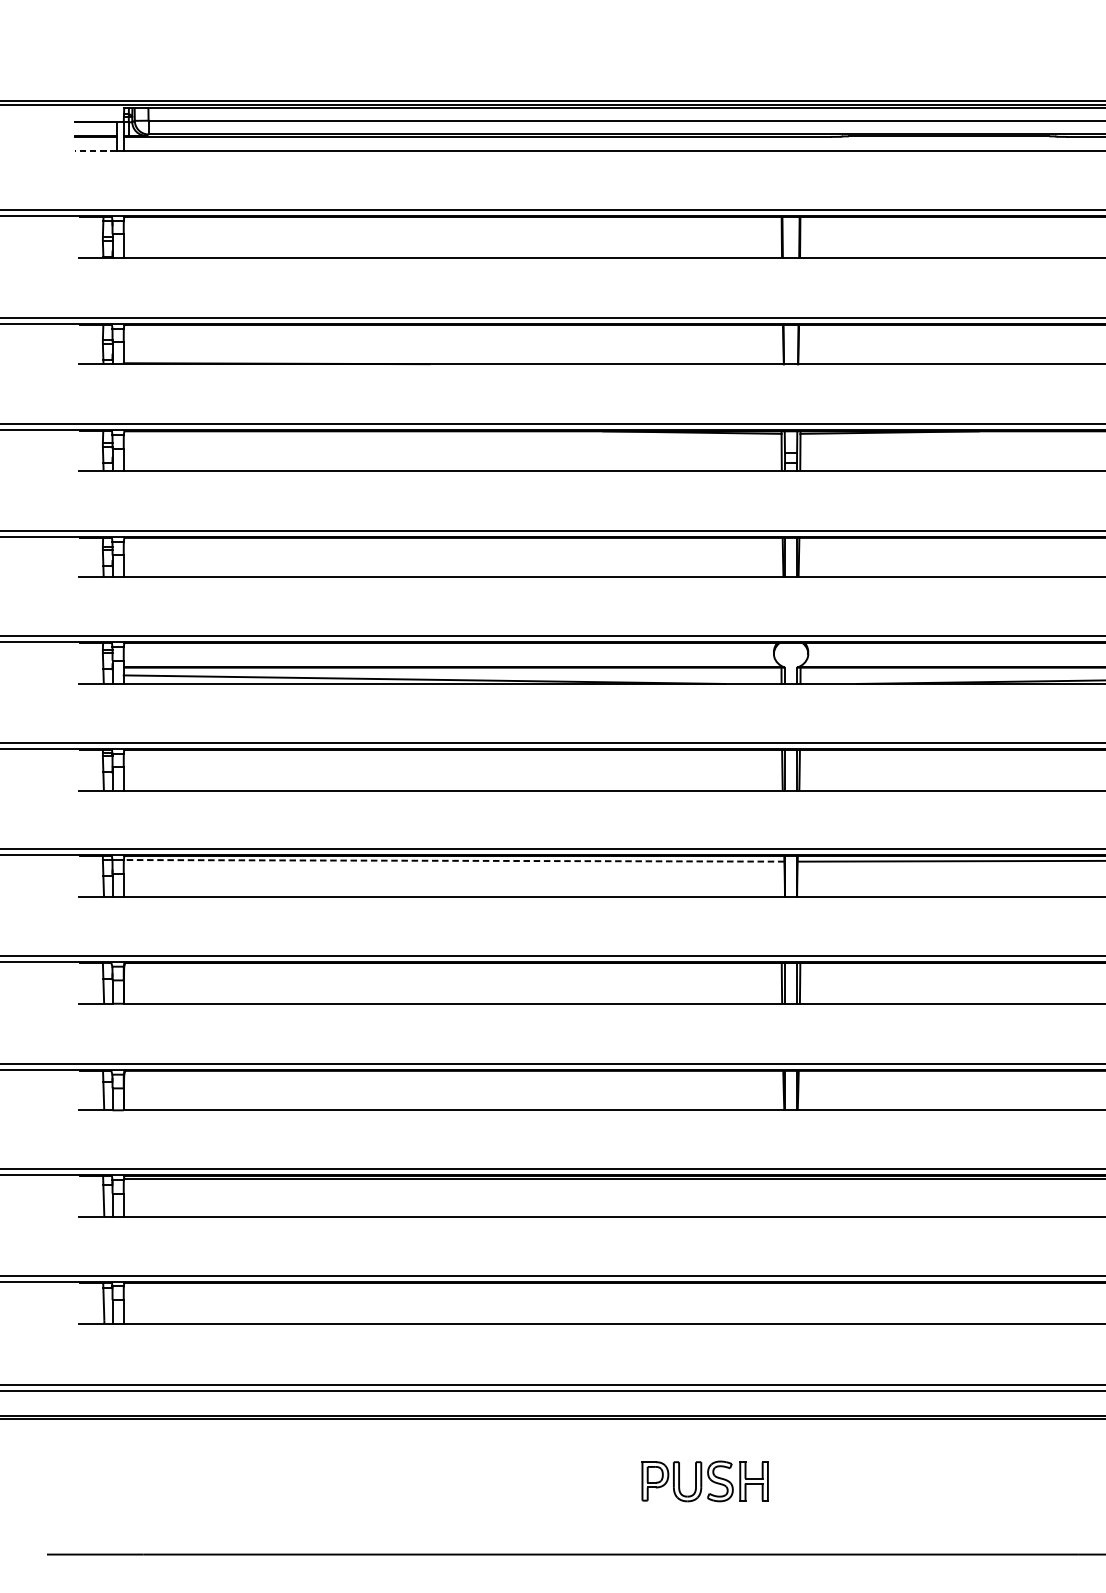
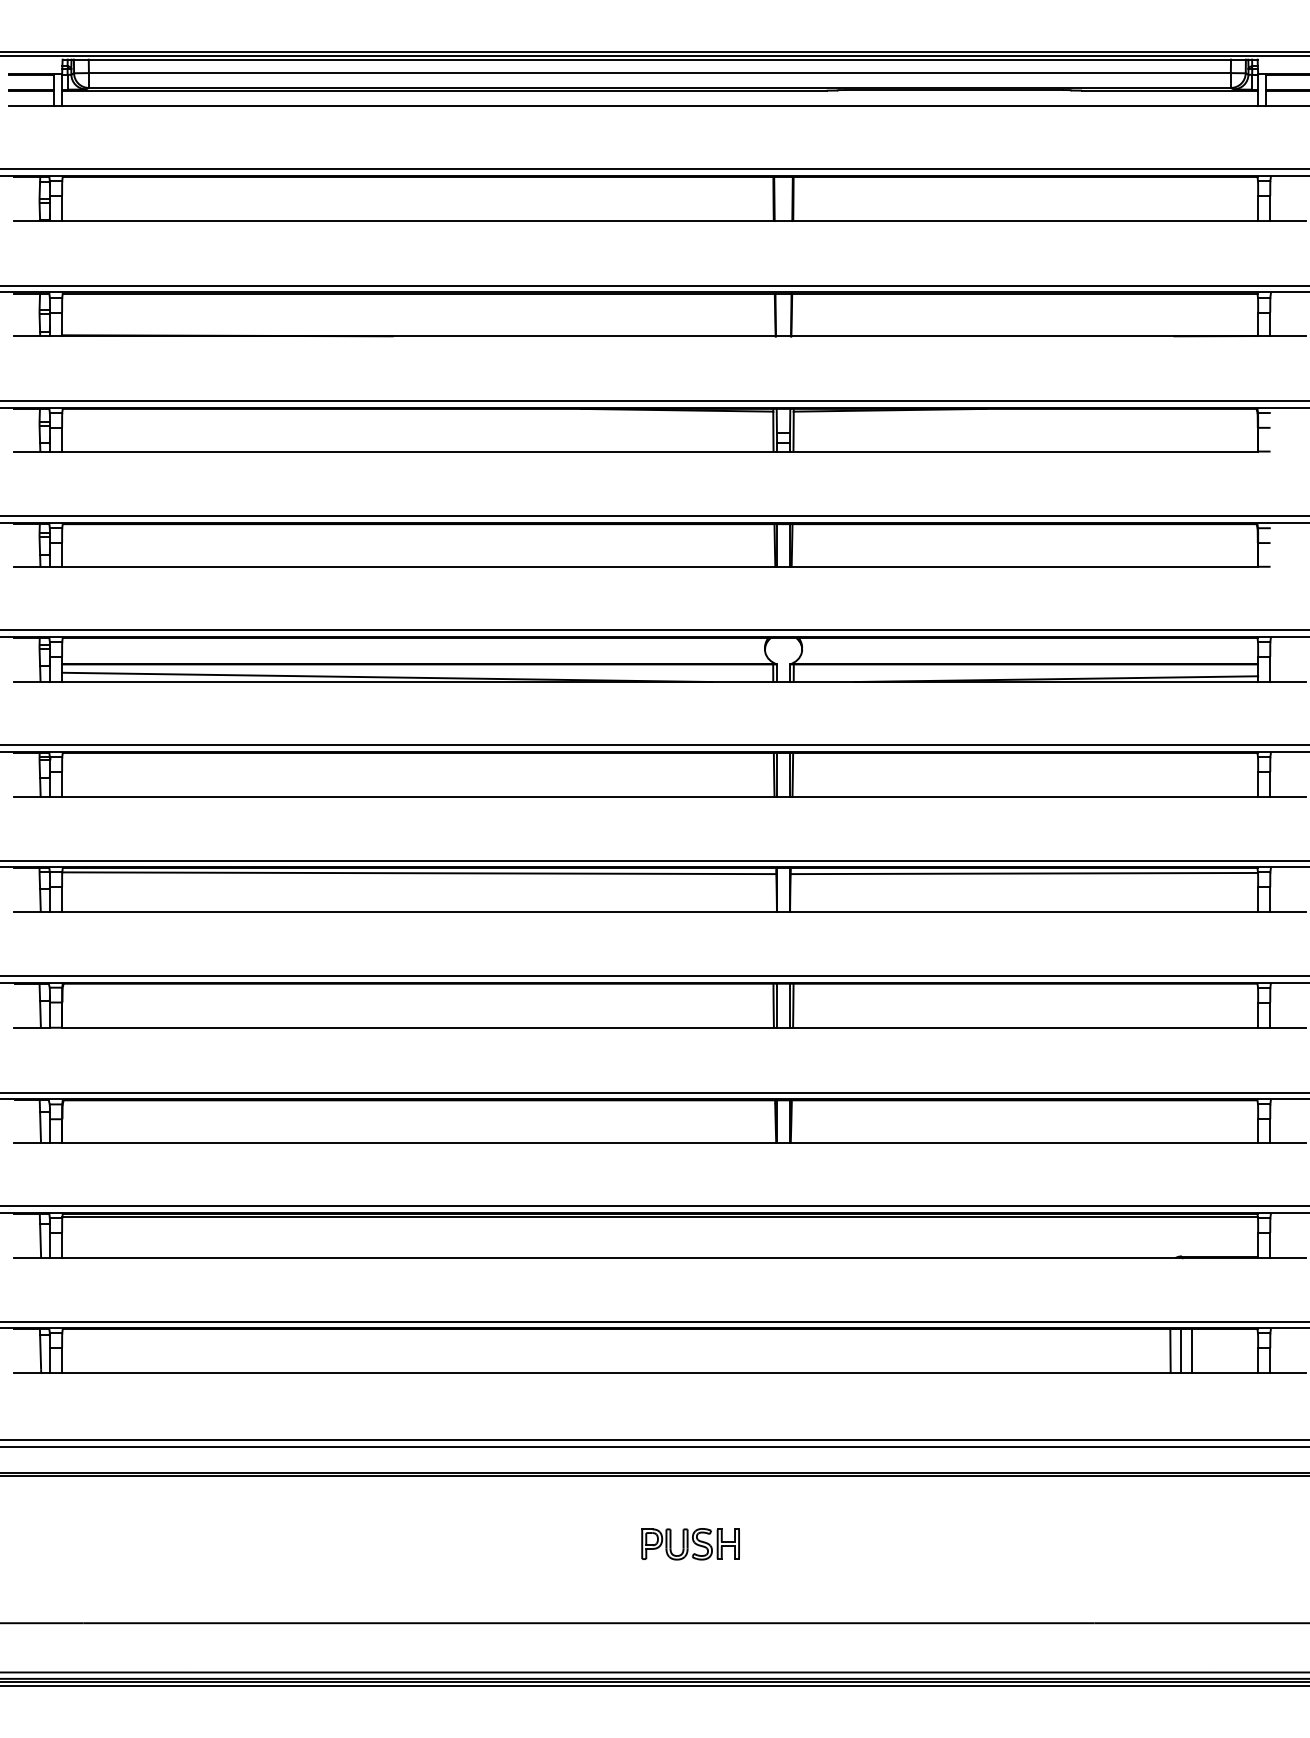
line: (95, 150) -> (31, 105), dashed -> solid
line: (453, 861) -> (418, 873), dashed -> solid
part: (705, 1481) -> (690, 1544), size x0.71

